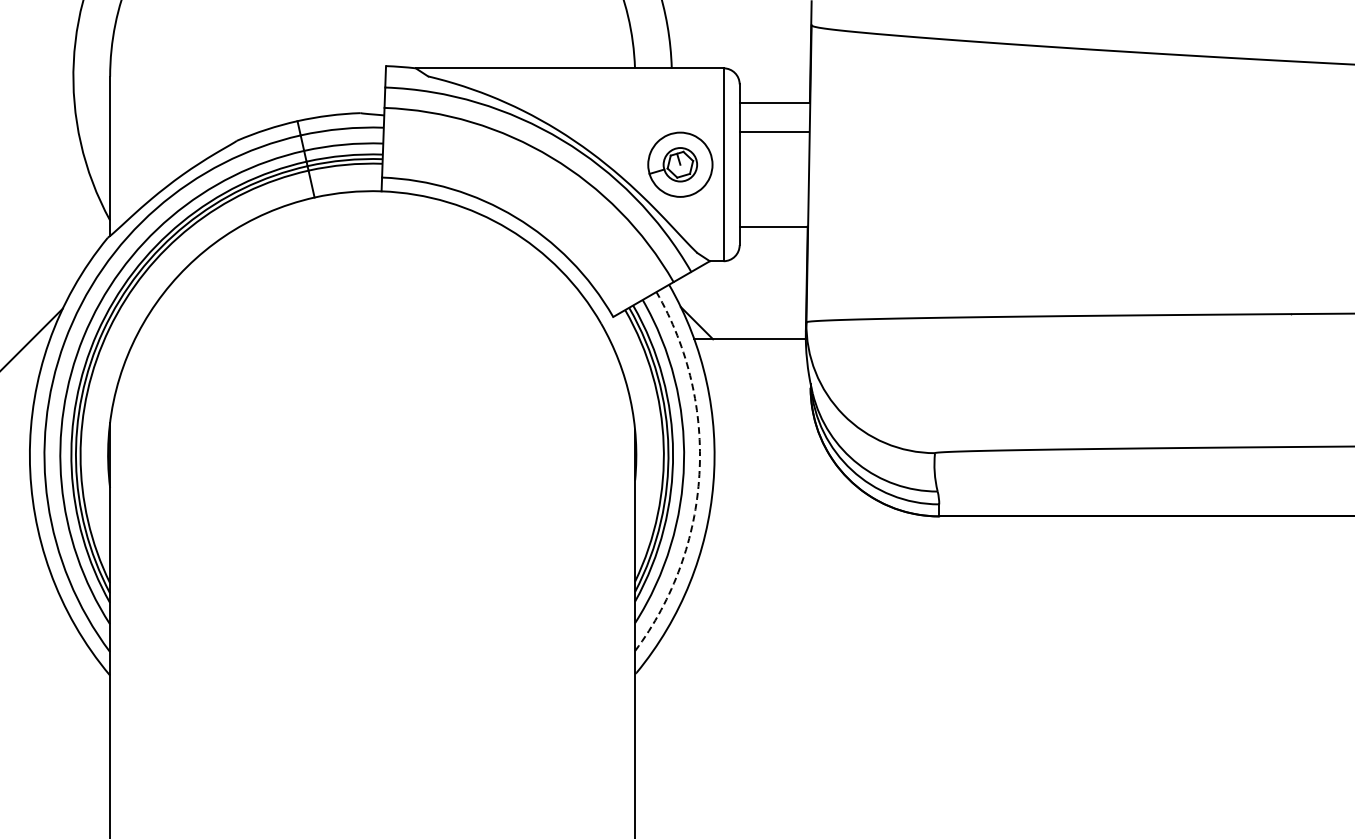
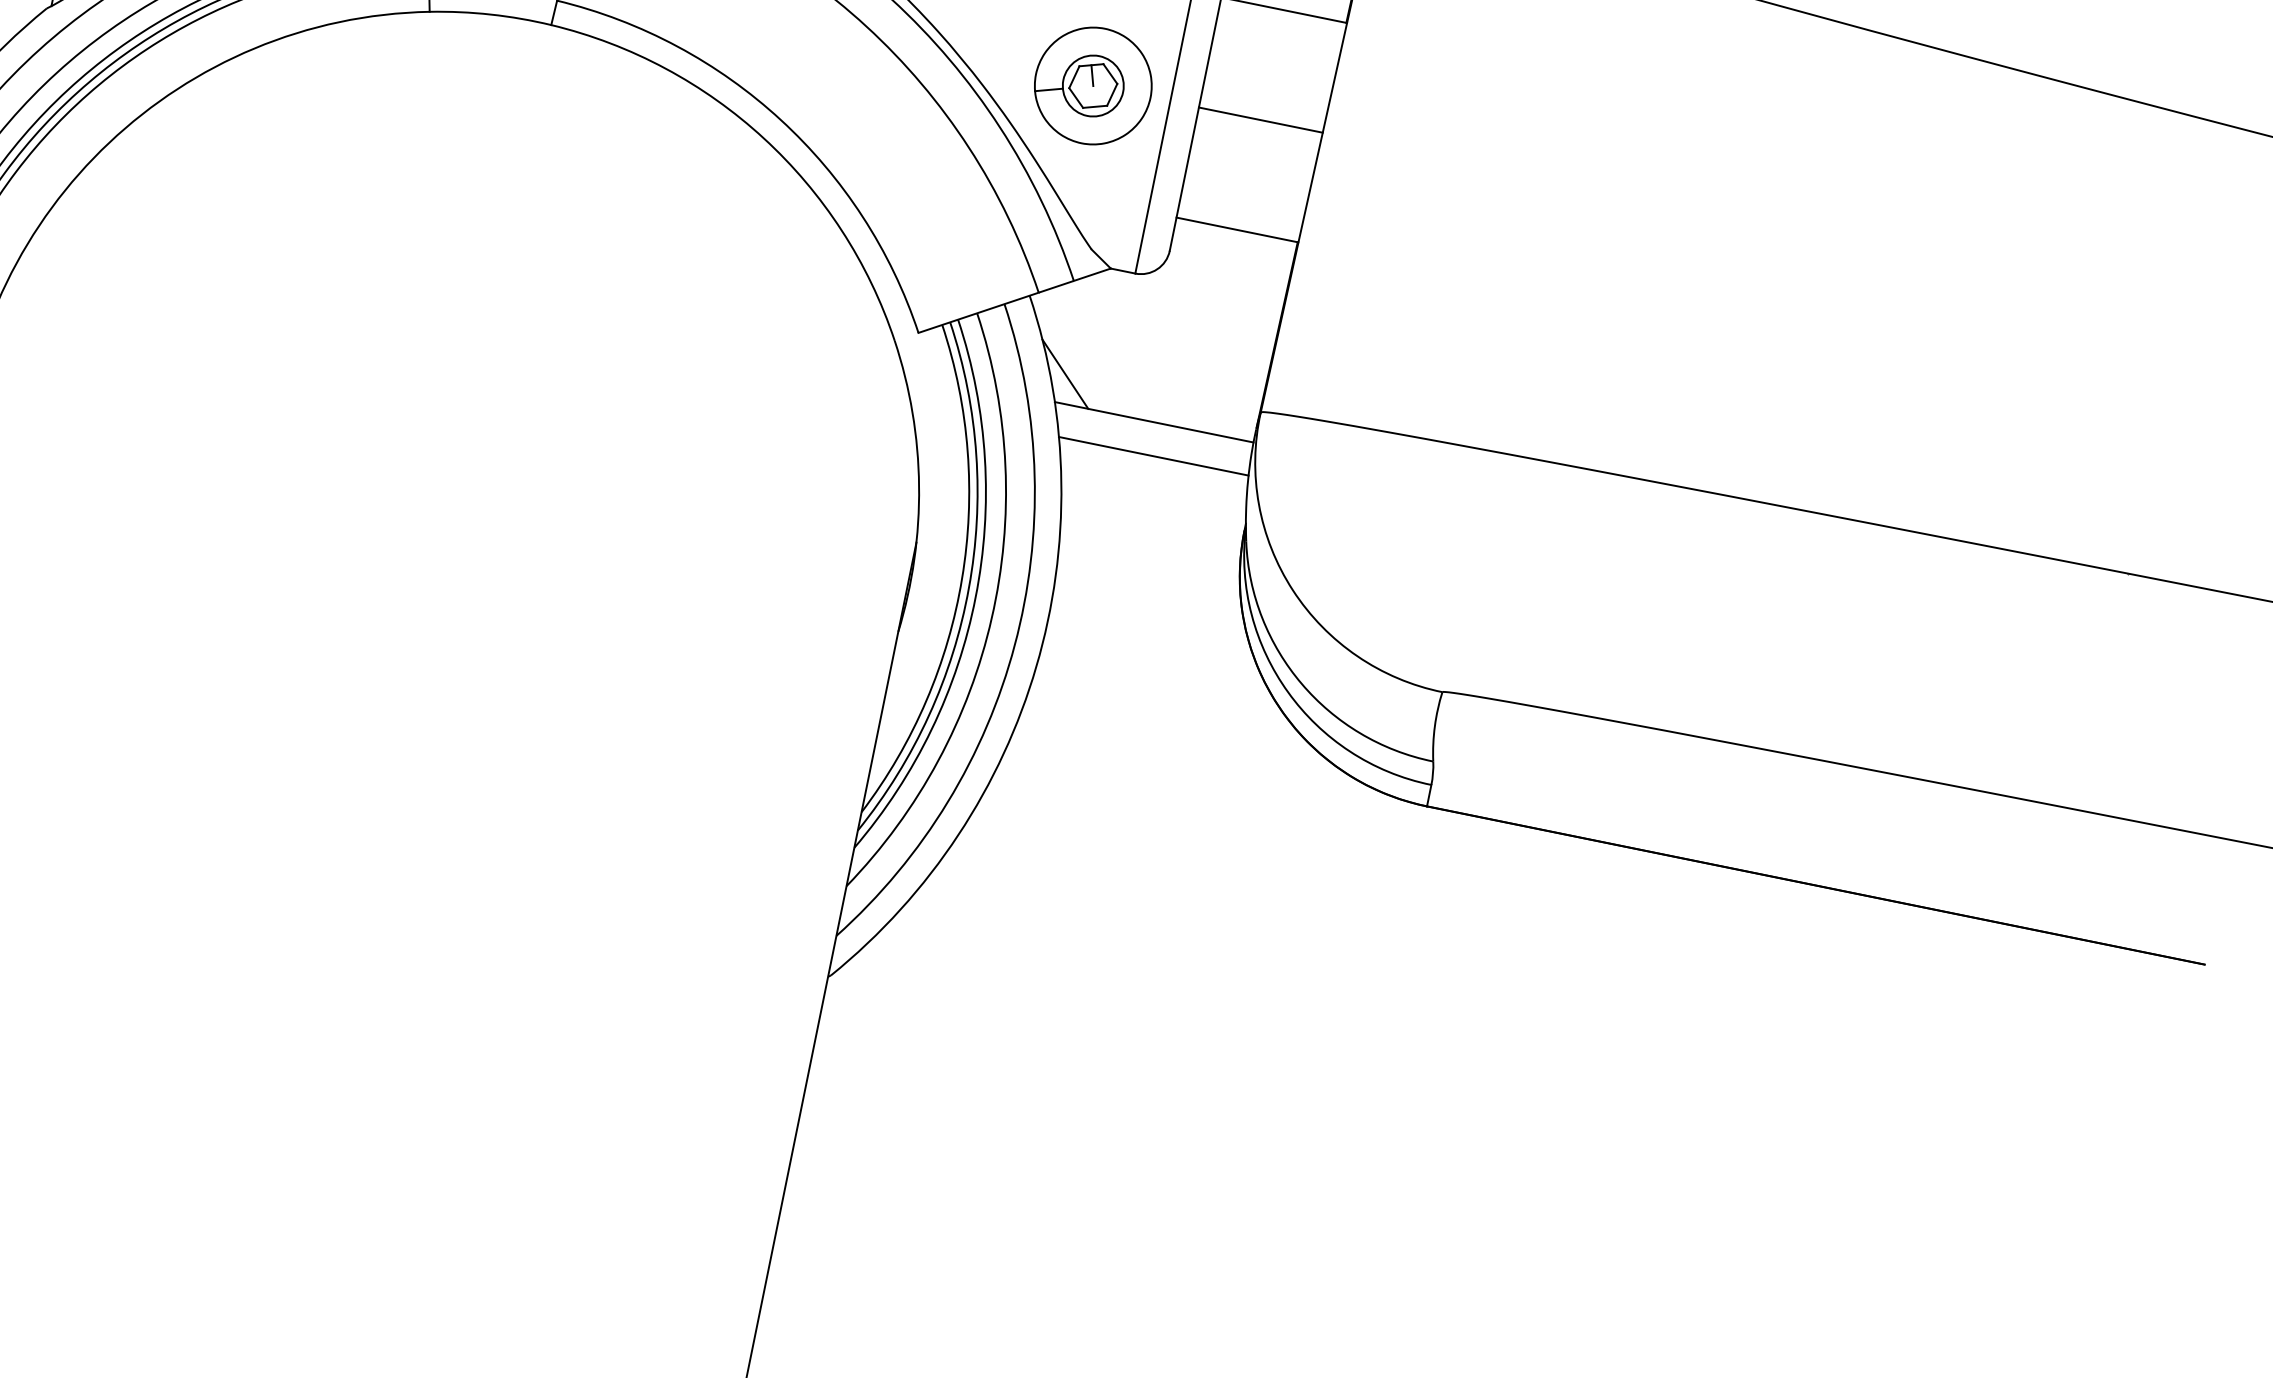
line: (774, 131) -> (1261, 119), moved
line: (753, 357) -> (1153, 455), added
arc: (699, 474) -> (1015, 644), dashed -> solid

